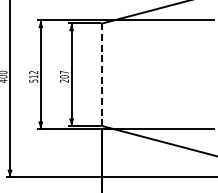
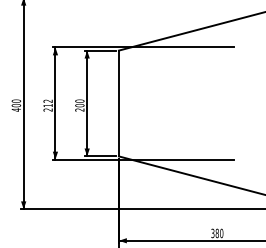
text: (64, 71) -> (79, 100), 207 -> 200
line: (101, 74) -> (118, 103), dashed -> solid
text: (33, 80) -> (47, 109), 512 -> 212

